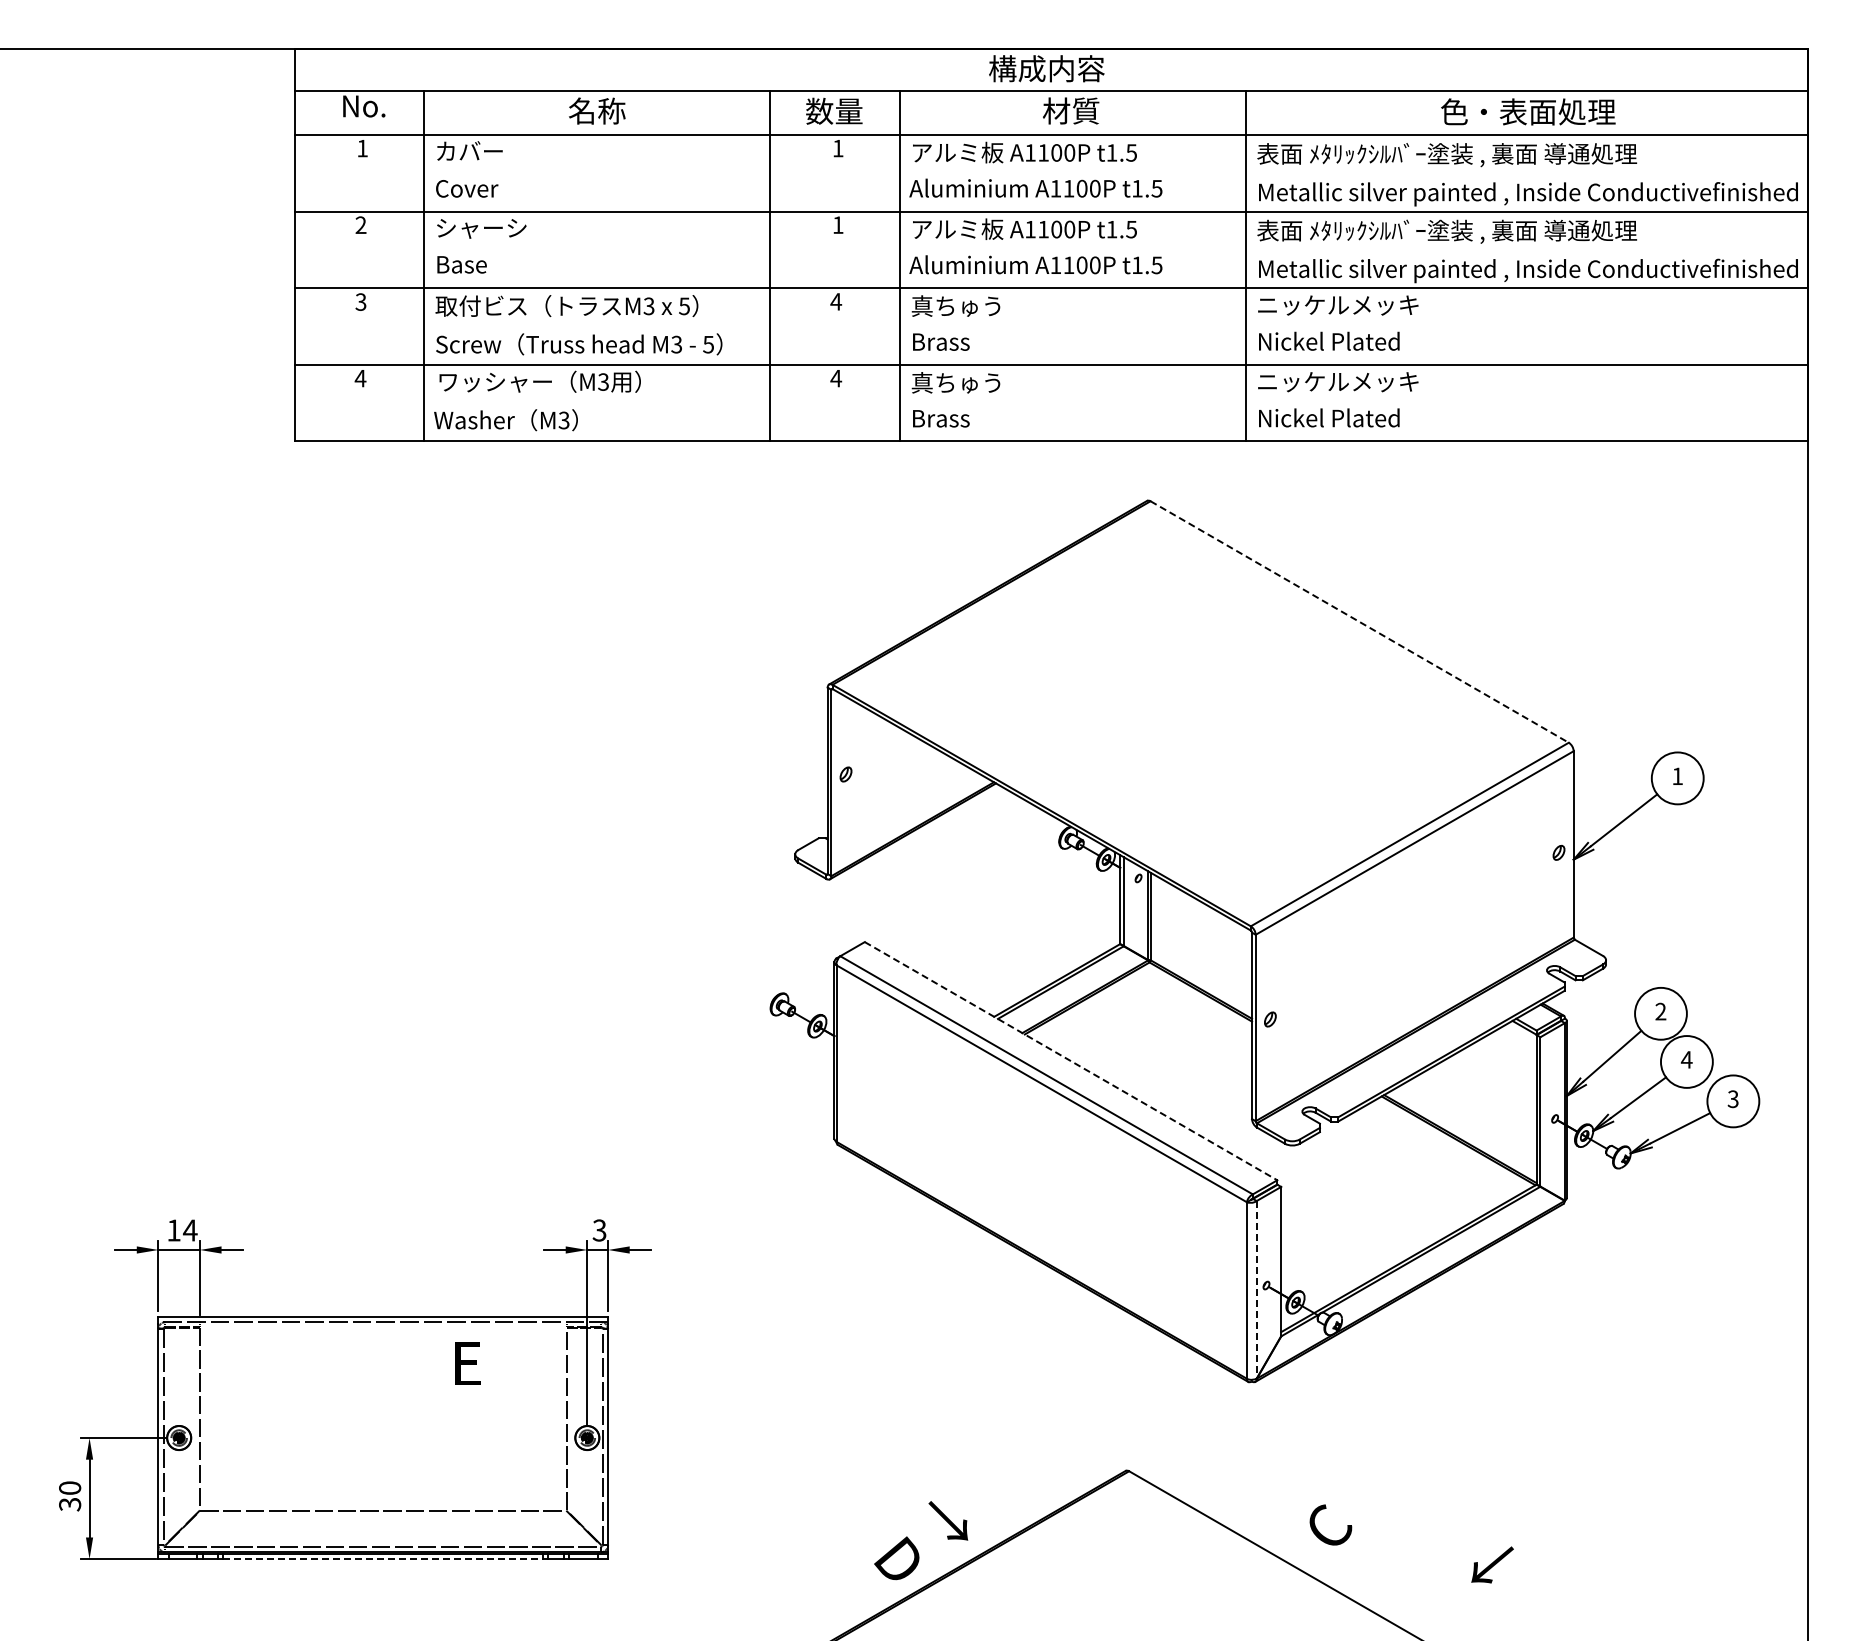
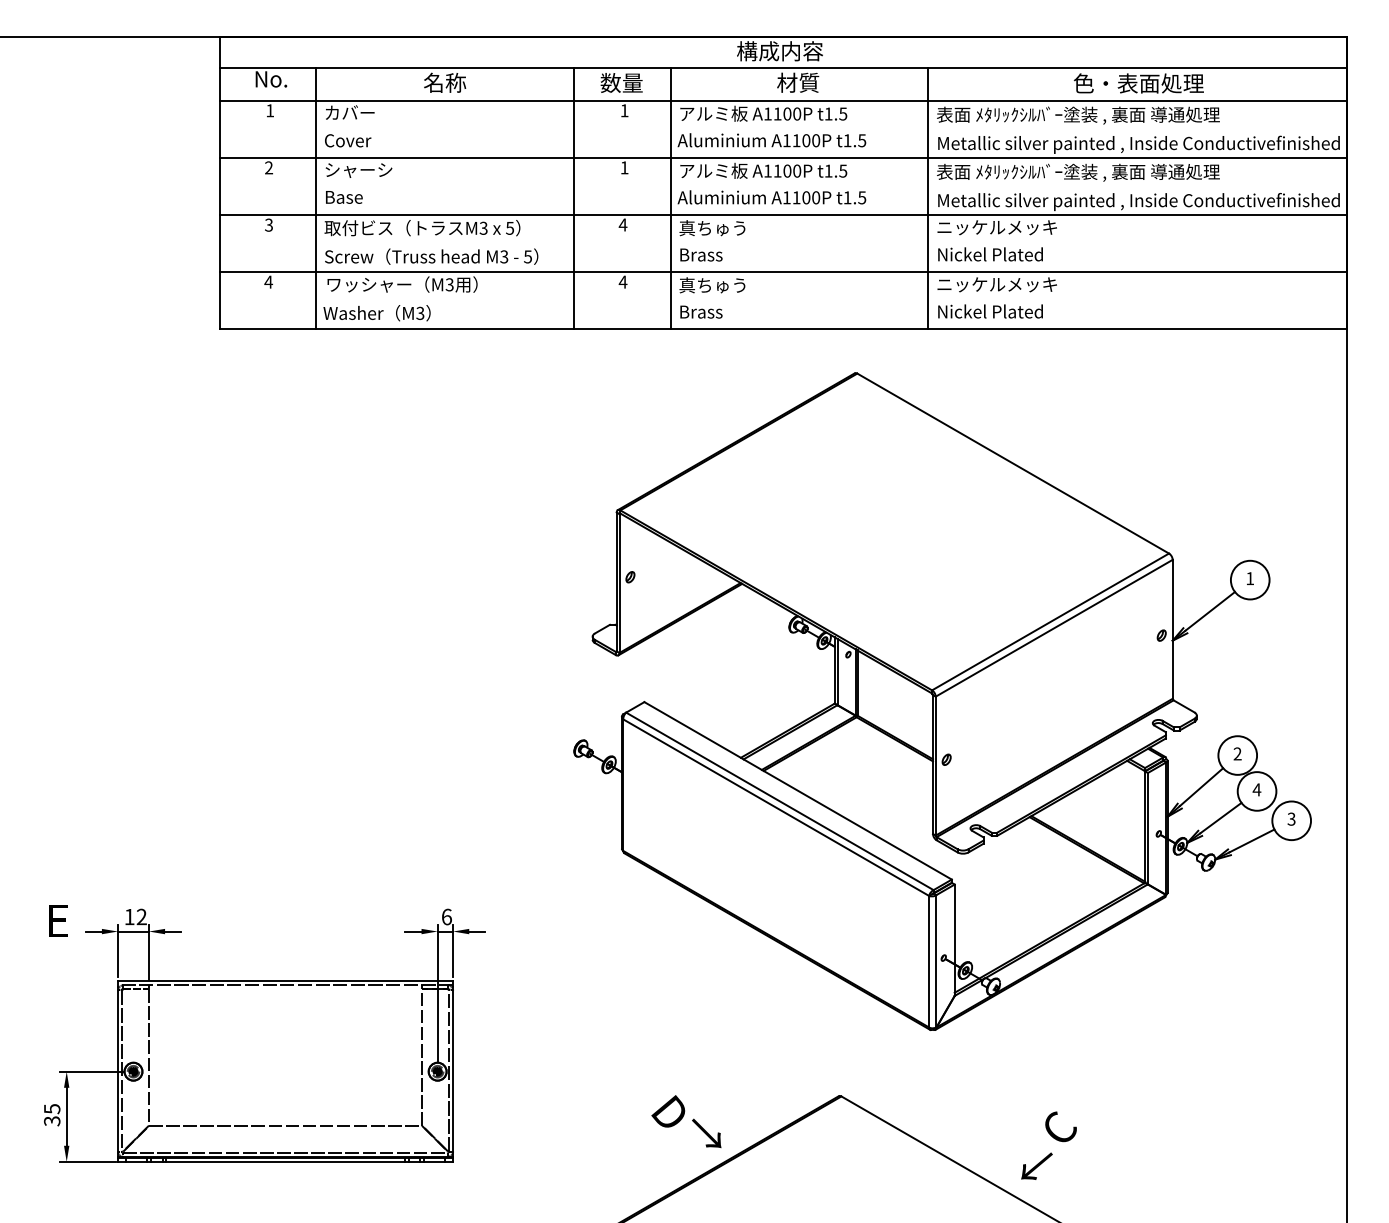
line: (1360, 622) -> (1013, 463), dashed -> solid
line: (1071, 1061) -> (798, 791), dashed -> solid
text: (189, 1230) -> (141, 917), 14 -> 12
text: (599, 1230) -> (446, 917), 3 -> 6
line: (1256, 1289) -> (936, 960), dashed -> solid
text: (467, 1363) -> (58, 920), moved
text: (70, 1488) -> (52, 1109), 30 -> 35
text: (1330, 1524) -> (1060, 1126), moved
text: (896, 1558) -> (668, 1111), moved
line: (383, 1559) -> (285, 1162), dashed -> solid
text: (1492, 1564) -> (1036, 1165), moved

